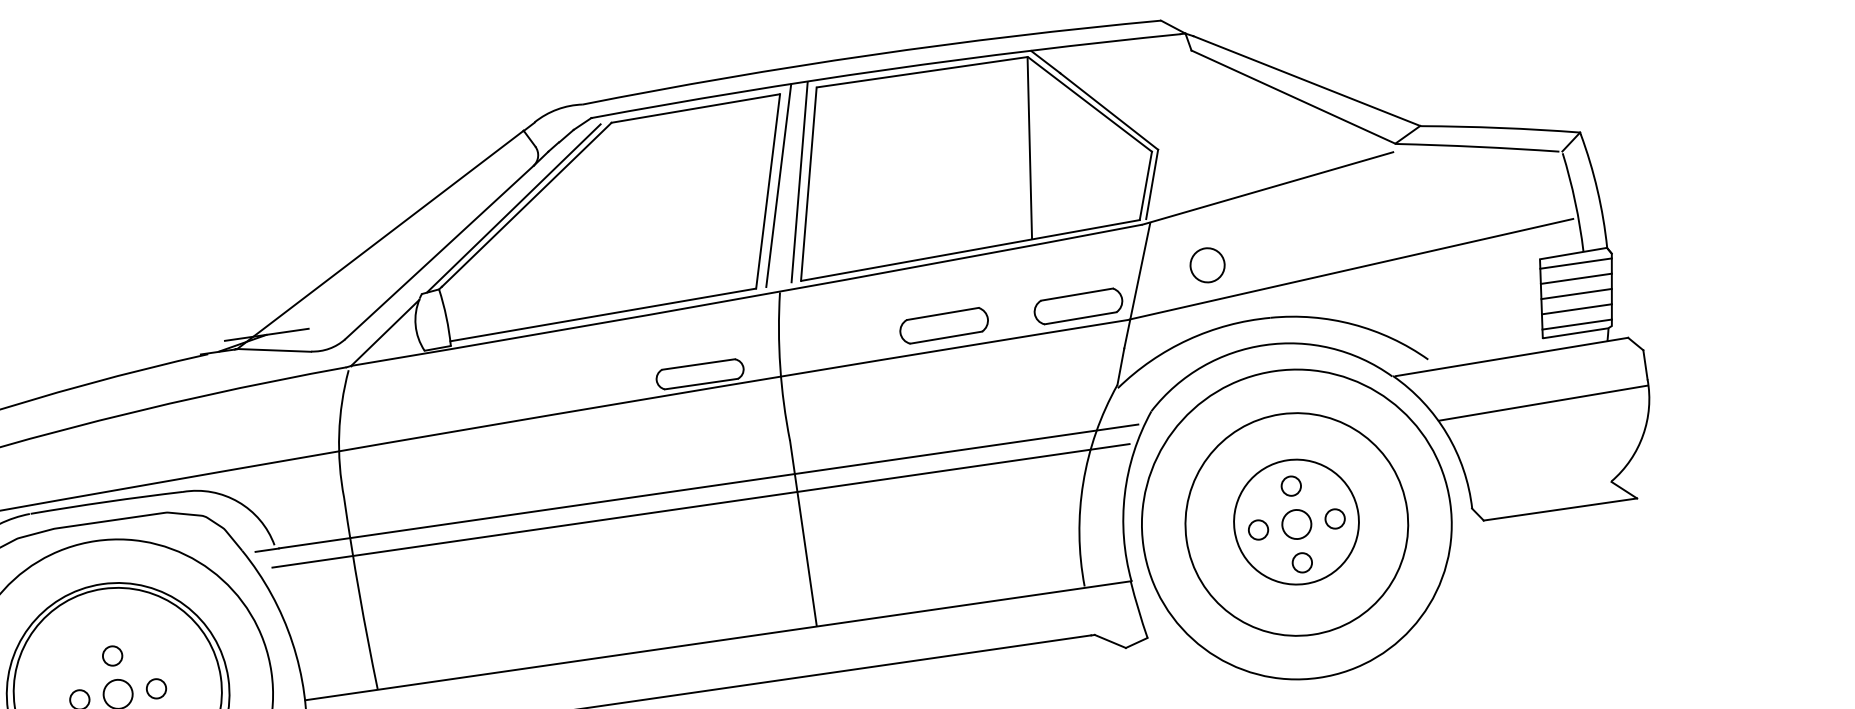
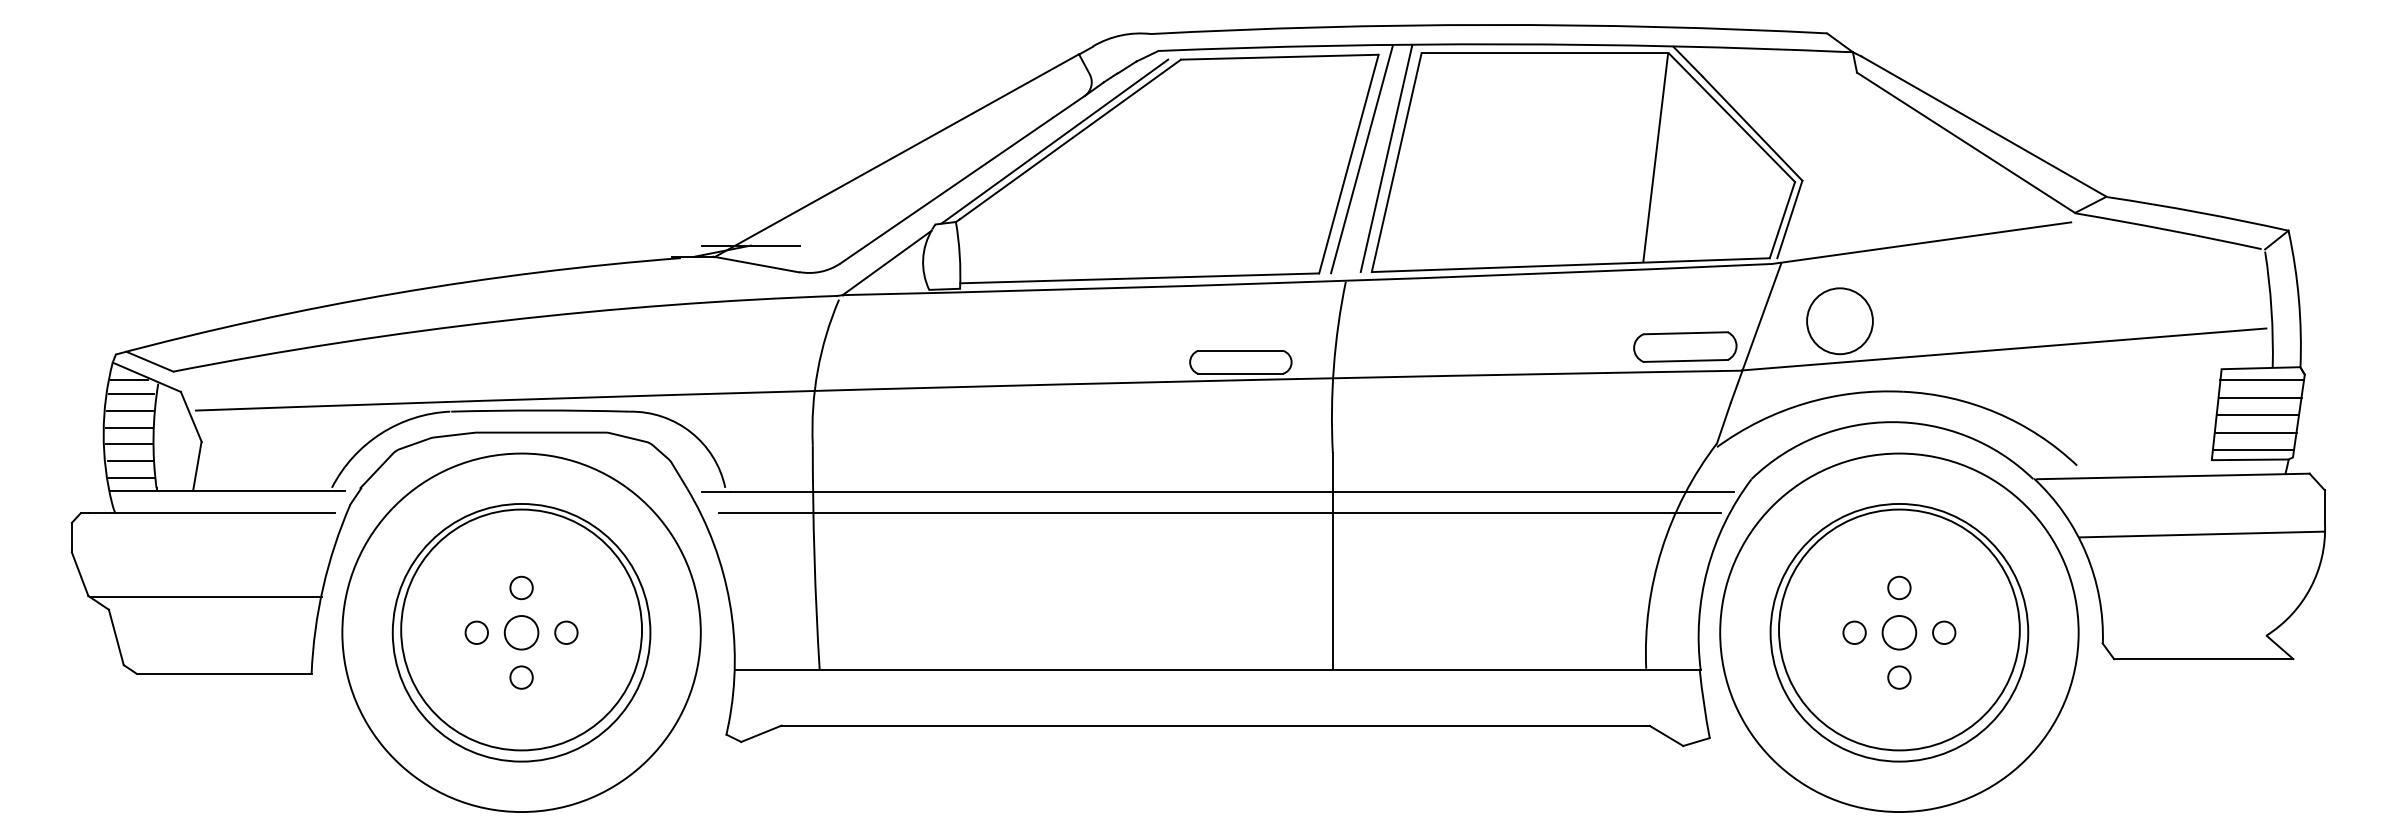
circle: (1207, 265) -> (1839, 321), size x1.67
part: (944, 325) -> (1528, 346), removed
circle: (1296, 521) -> (1899, 629), size x1.67

